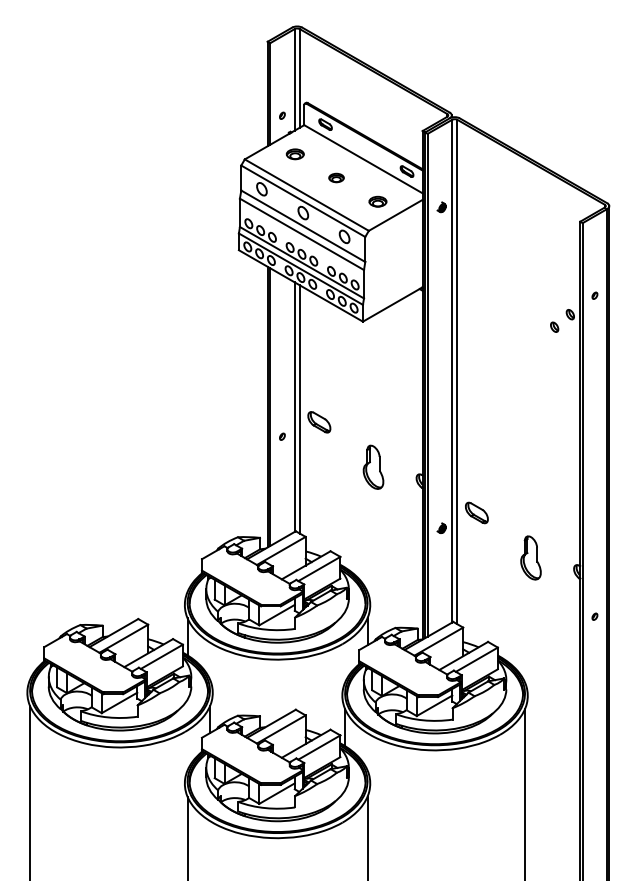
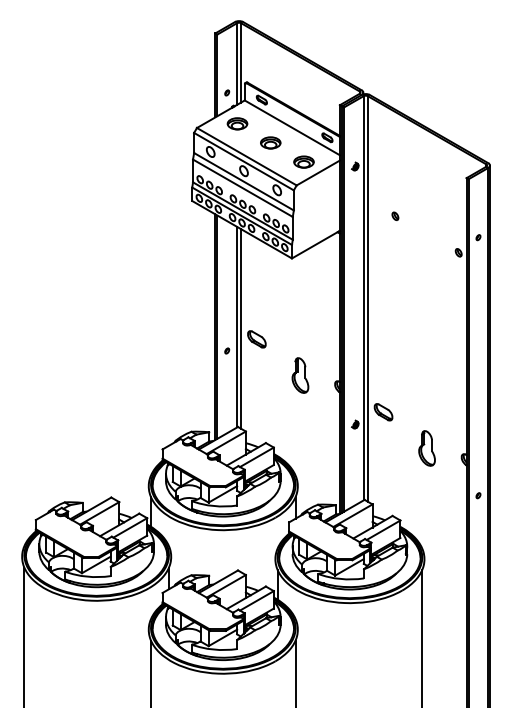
part: (295, 154) -> (237, 124), size x1.43
part: (336, 177) -> (270, 142), size x1.67
part: (377, 201) -> (303, 161), size x1.43
part: (554, 326) -> (395, 215), moved

